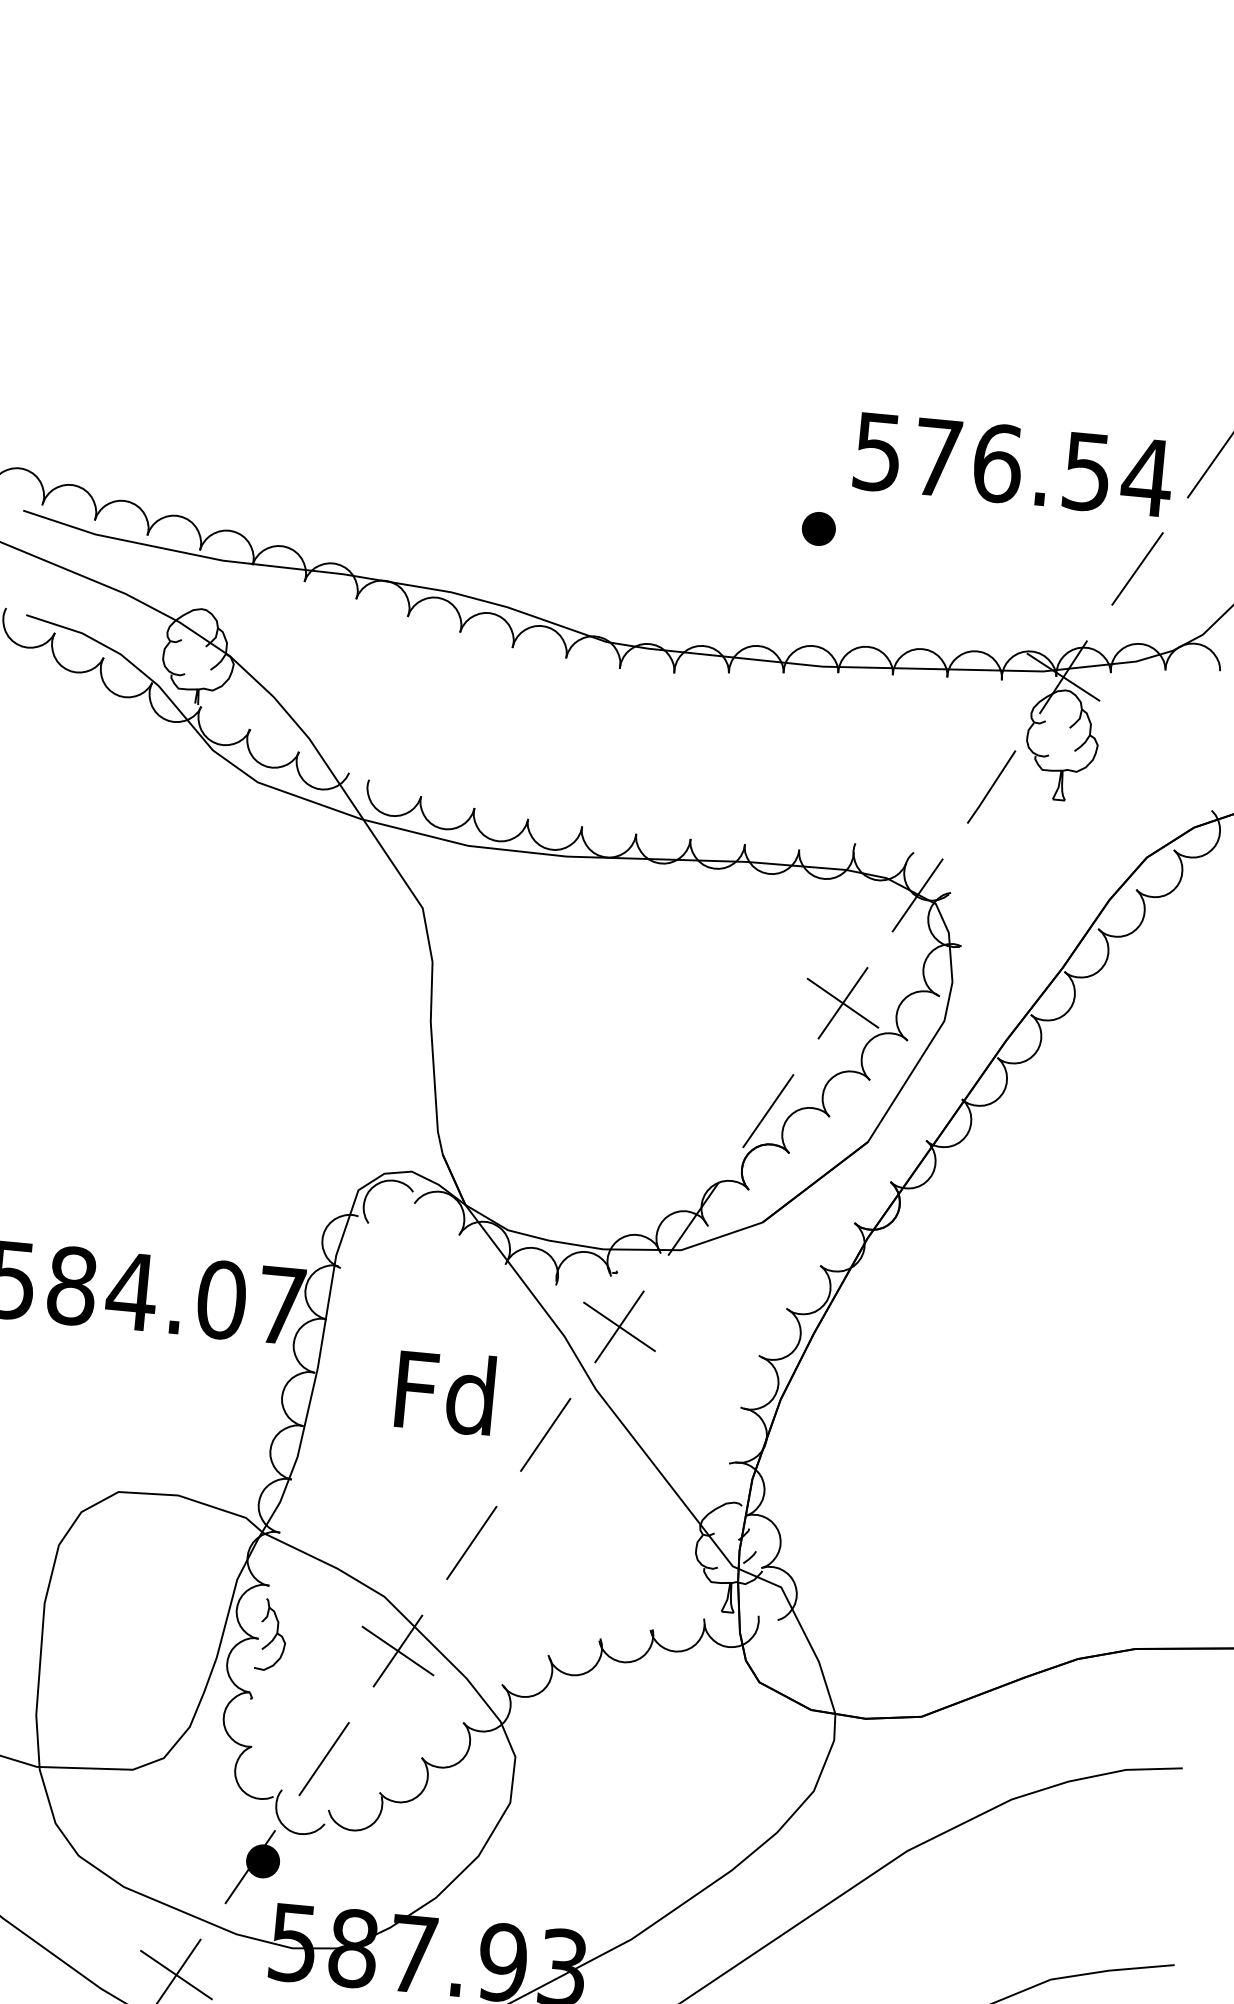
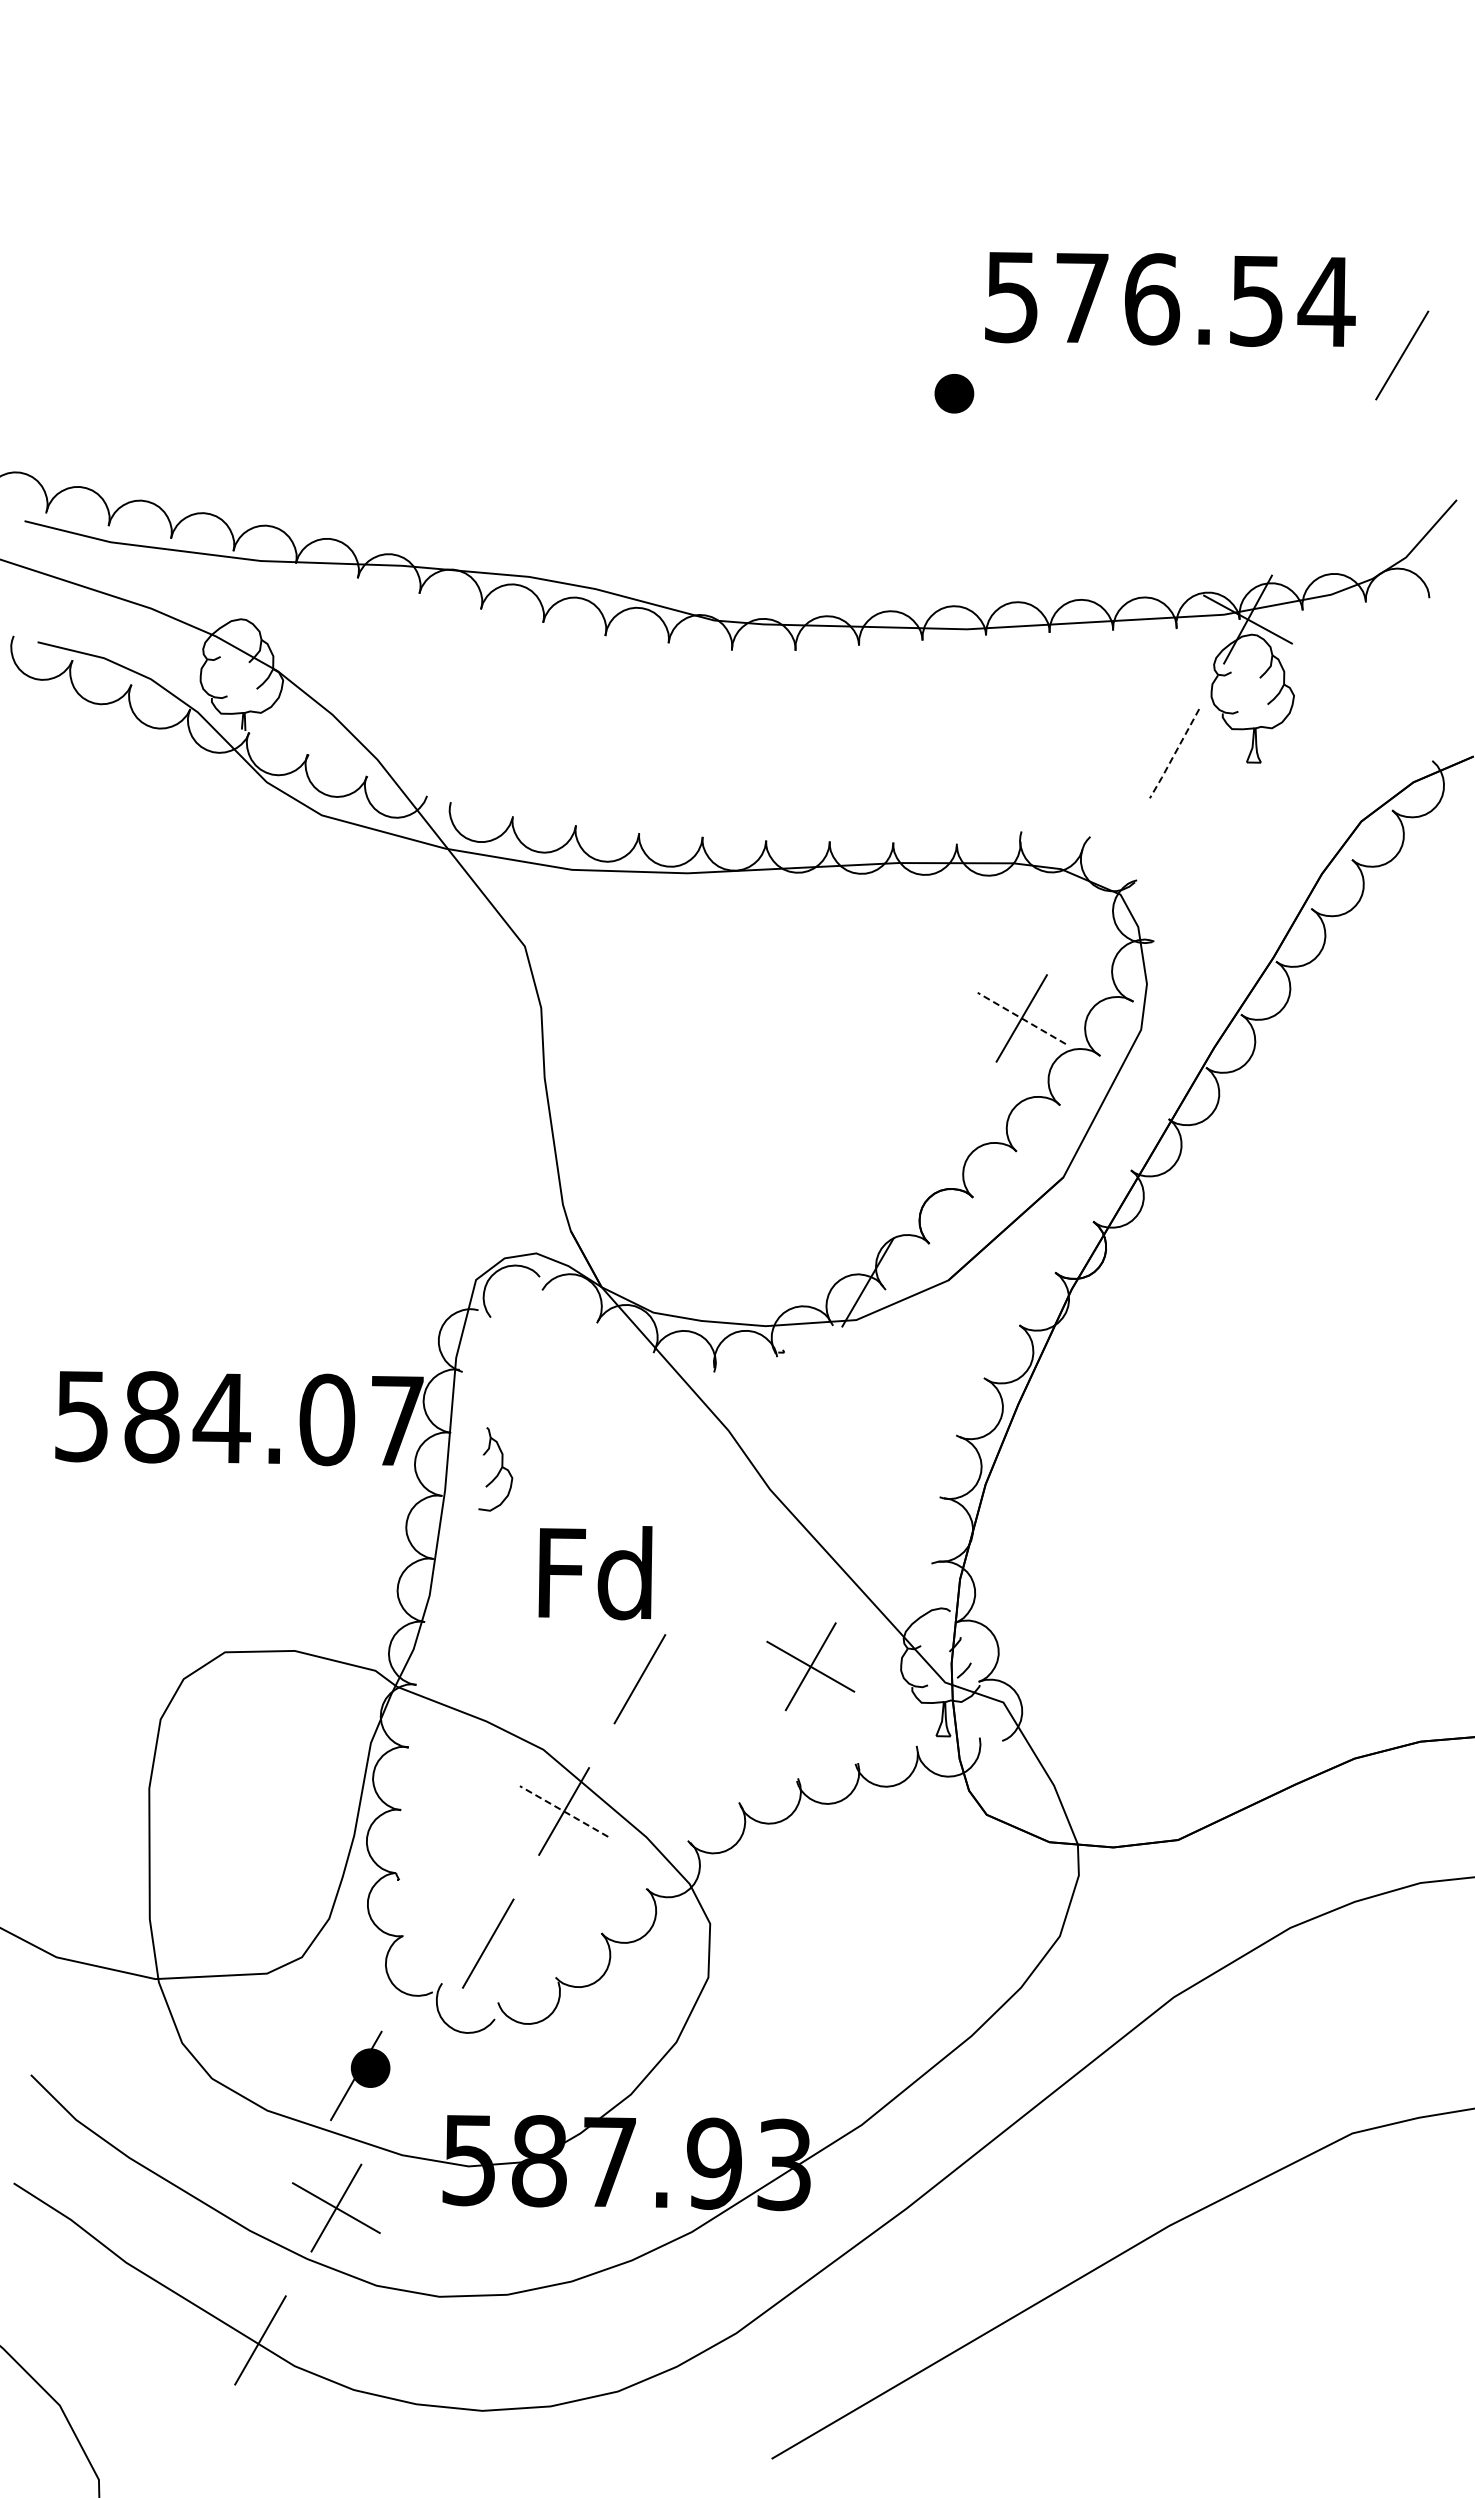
text: (1013, 464) -> (1170, 299), moved
part: (818, 528) -> (954, 393), moved
line: (1137, 568) -> (1324, 486), removed
line: (991, 787) -> (1174, 754), solid -> dashed
line: (917, 895) -> (1098, 886), removed
line: (842, 1003) -> (1021, 1018), solid -> dashed
line: (768, 1111) -> (944, 1150), removed
part: (619, 1326) -> (810, 1666), moved
text: (445, 1393) -> (595, 1573), moved
line: (545, 1434) -> (715, 1546), removed
part: (271, 1635) -> (495, 1469), moved
line: (398, 1651) -> (564, 1811), solid -> dashed
part: (253, 1866) -> (360, 2075), moved

